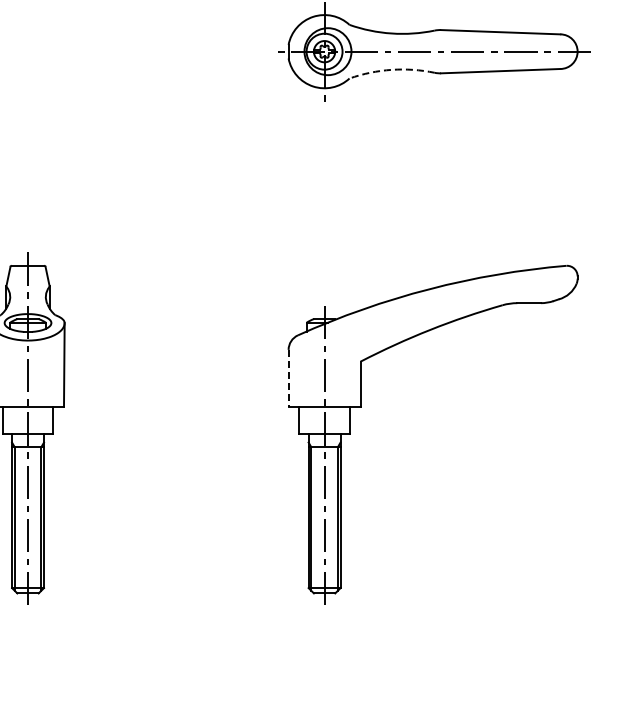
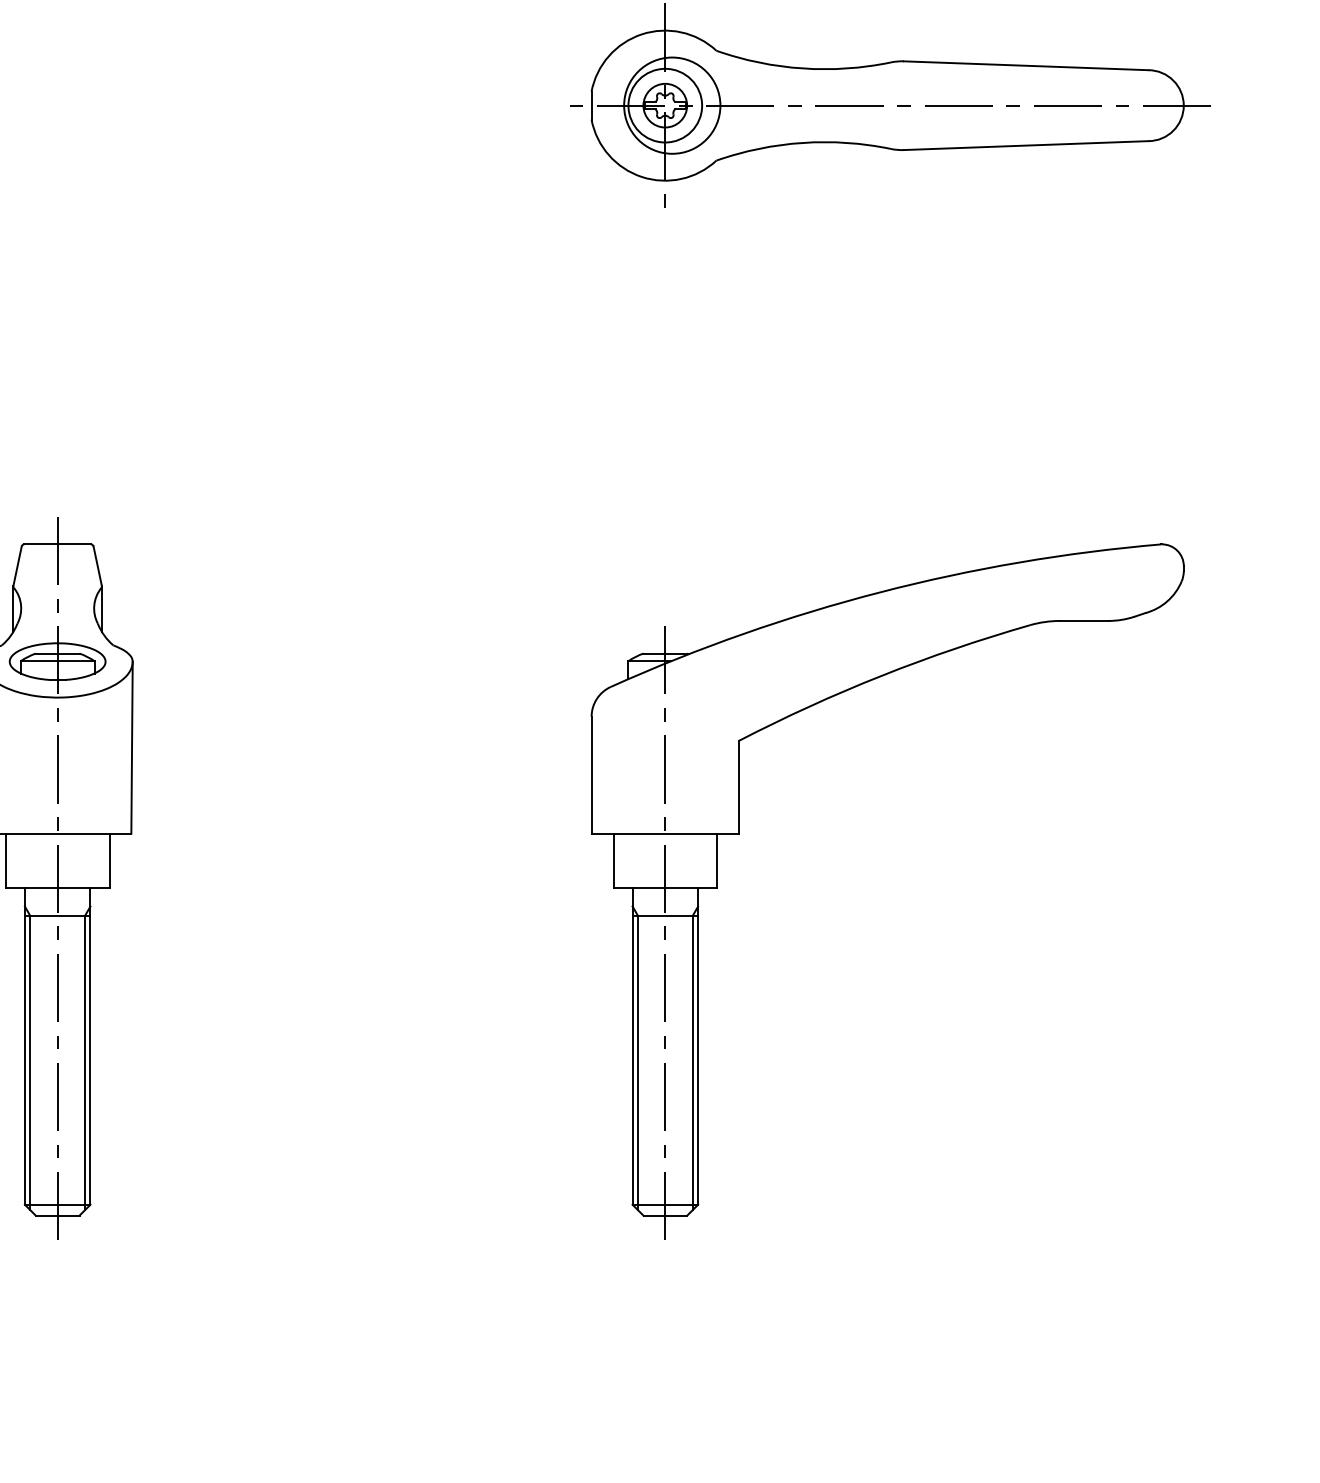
arc: (391, 69) -> (802, 142), dashed -> solid
line: (288, 378) -> (591, 775), dashed -> solid

